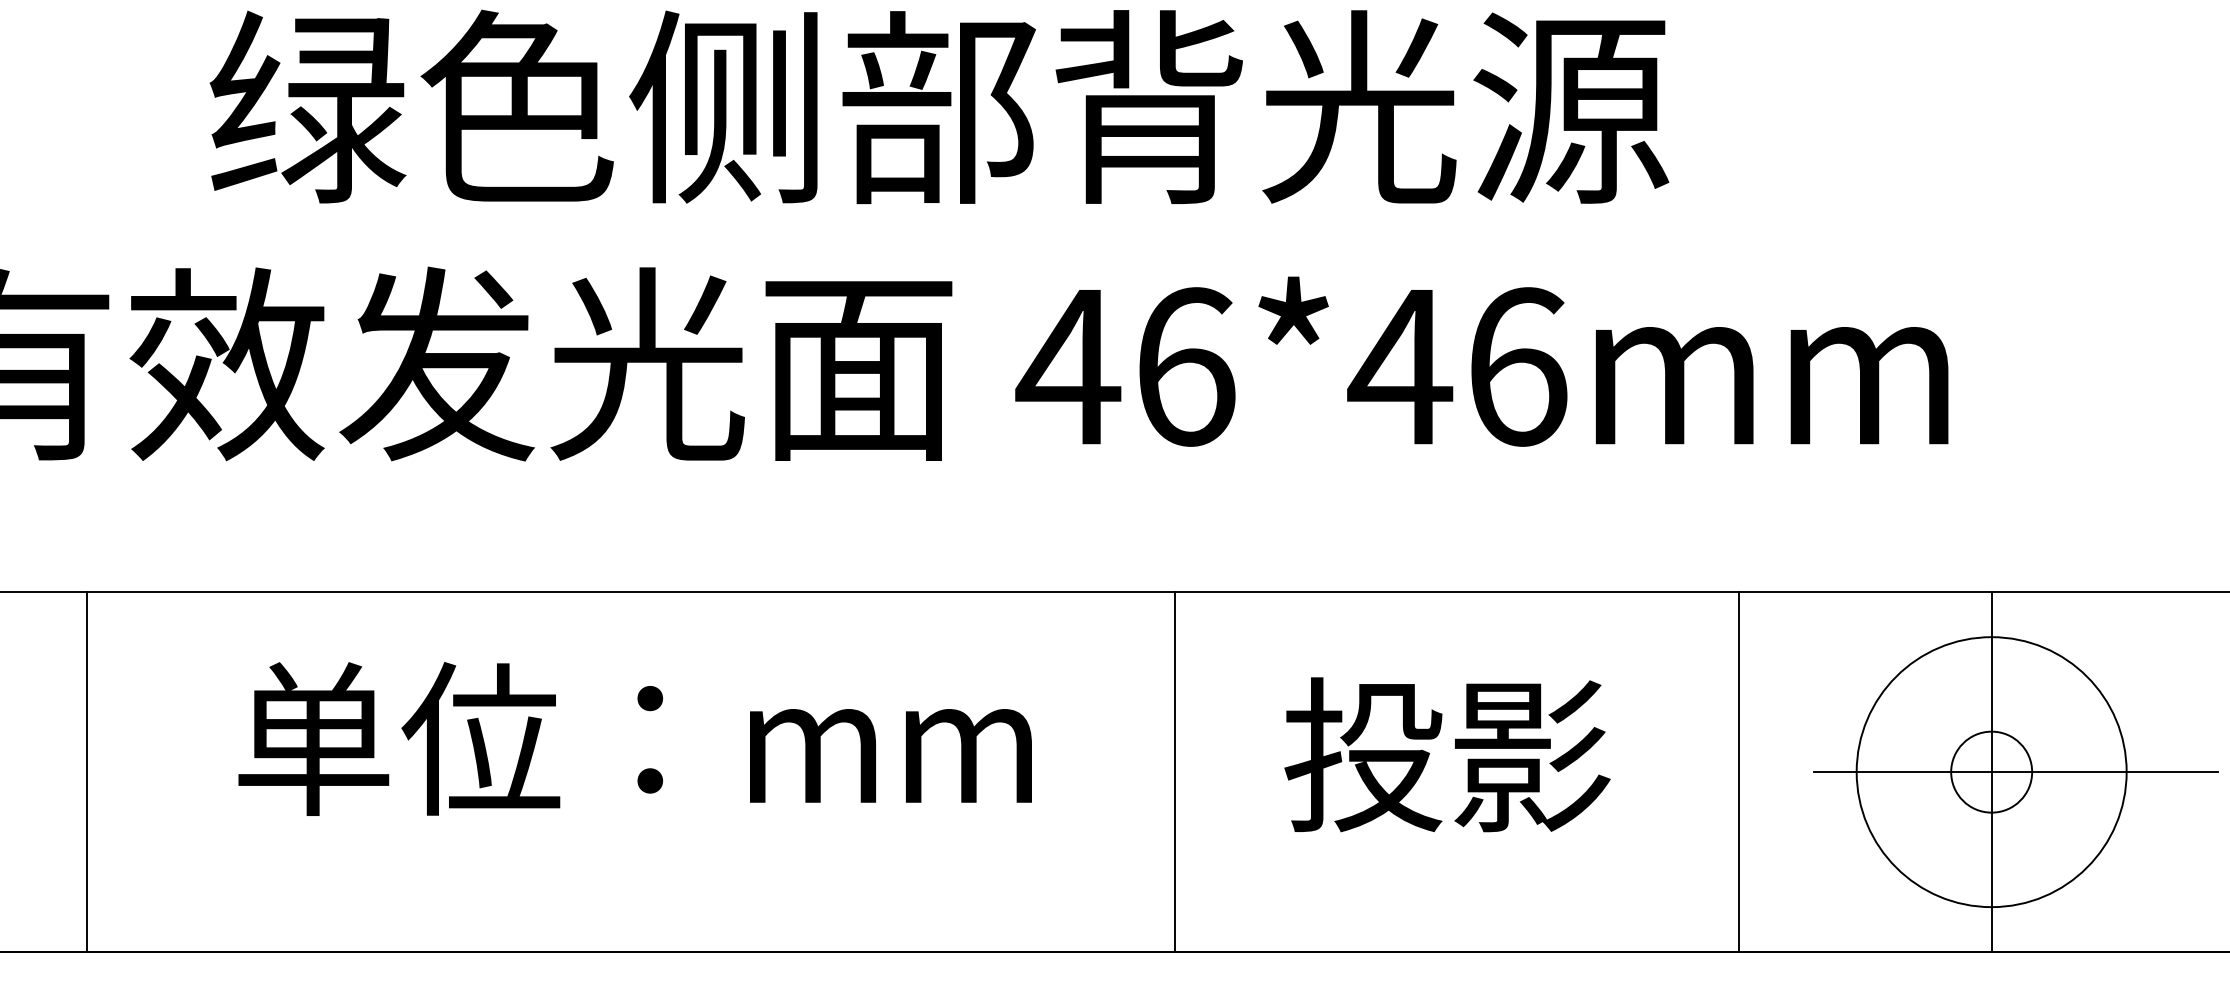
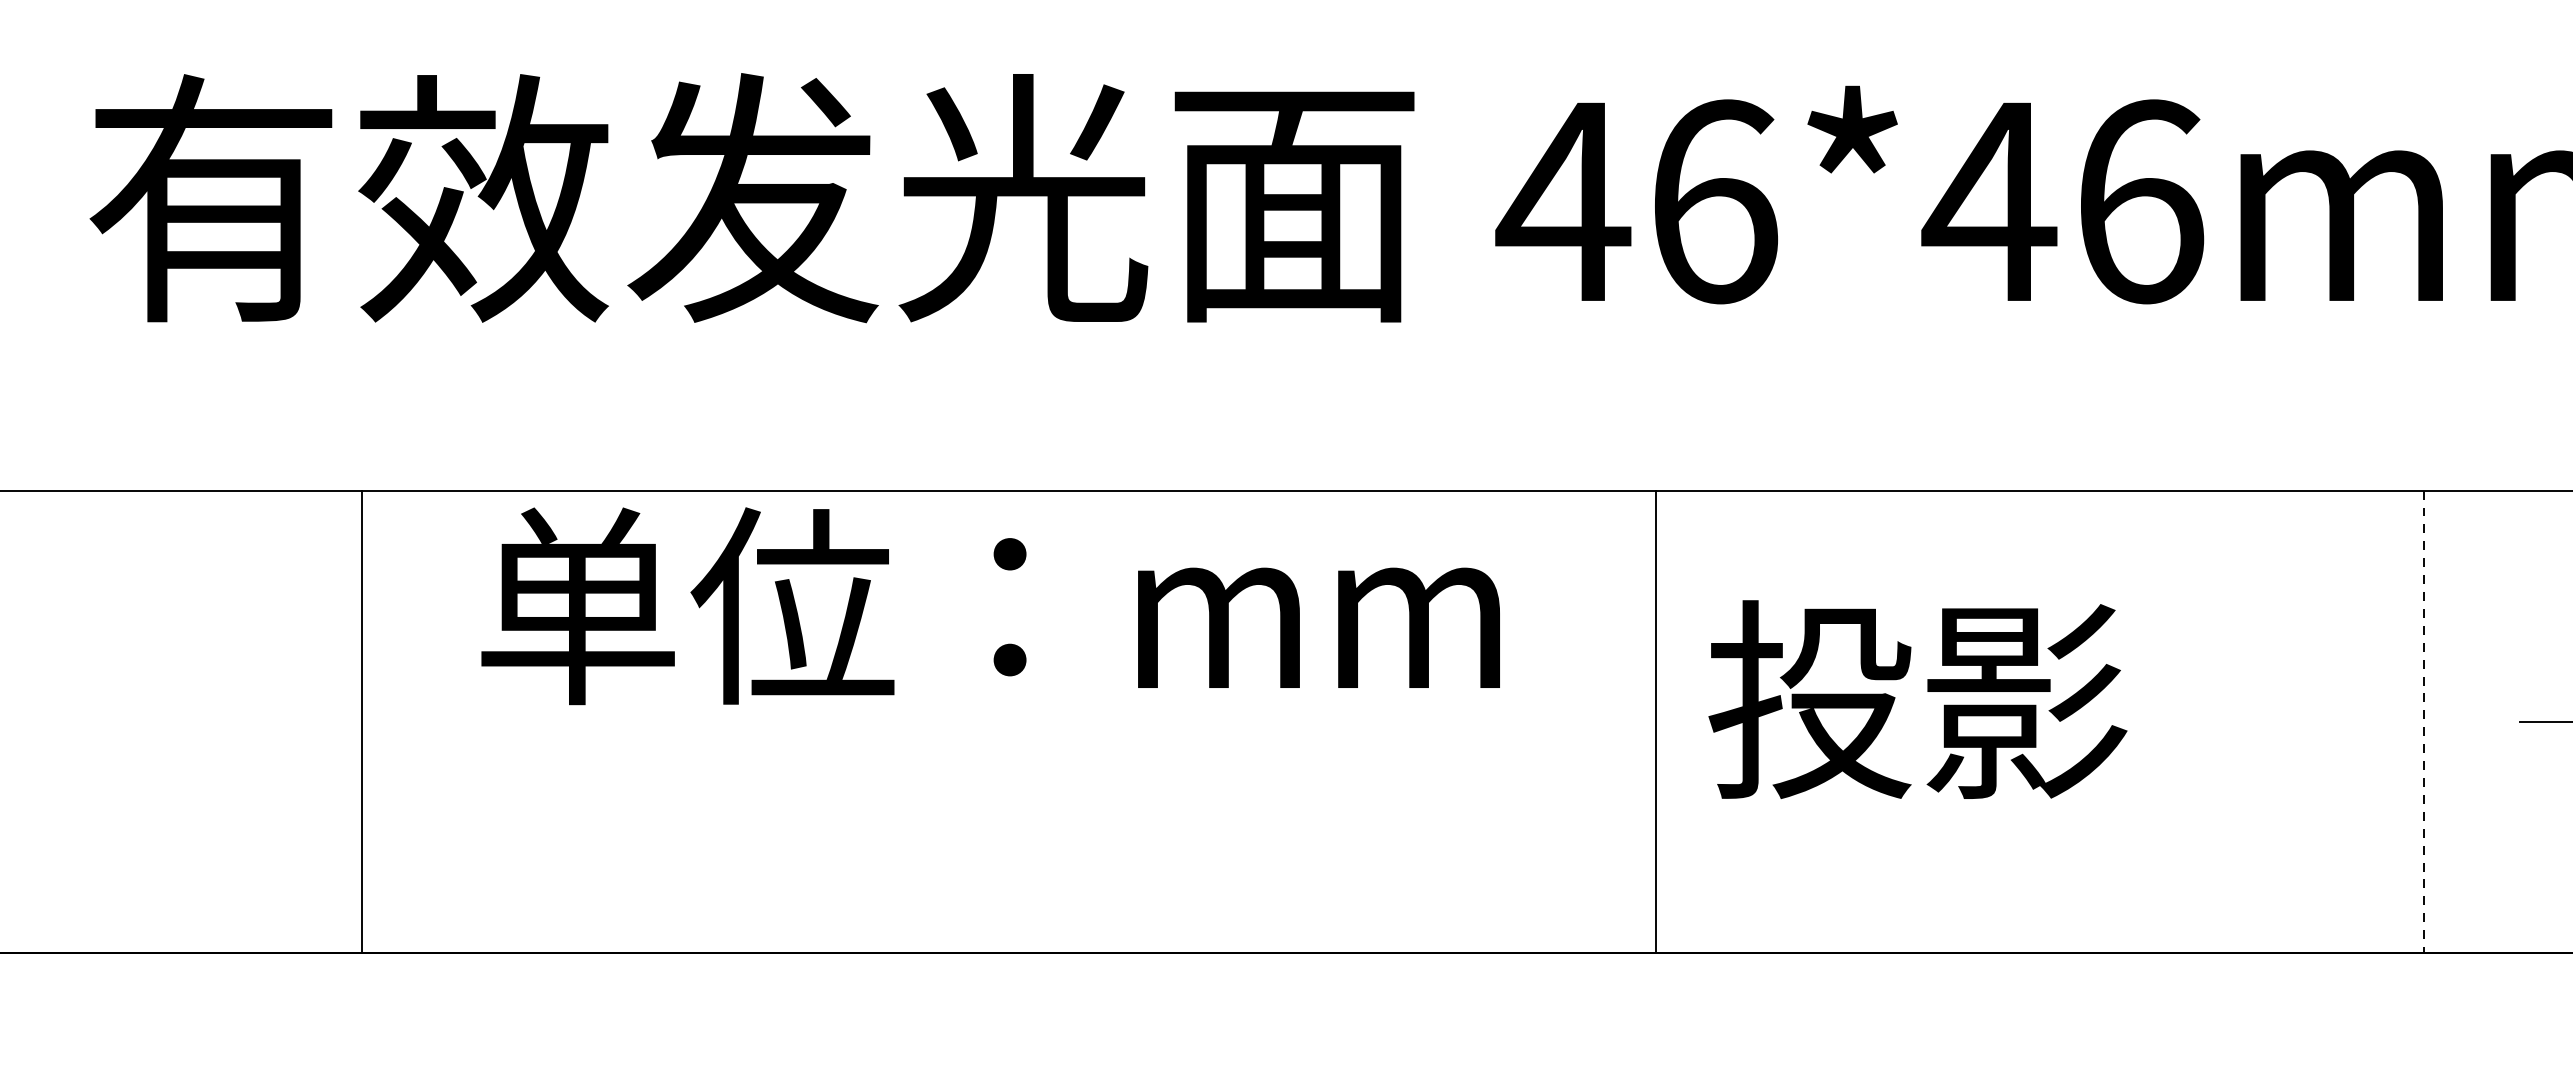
text: (634, 738) -> (989, 605), moved
text: (1447, 754) -> (1917, 699), moved
line: (87, 771) -> (362, 721), moved
line: (1175, 771) -> (1656, 721), moved
line: (1738, 772) -> (2423, 722), solid -> dashed

